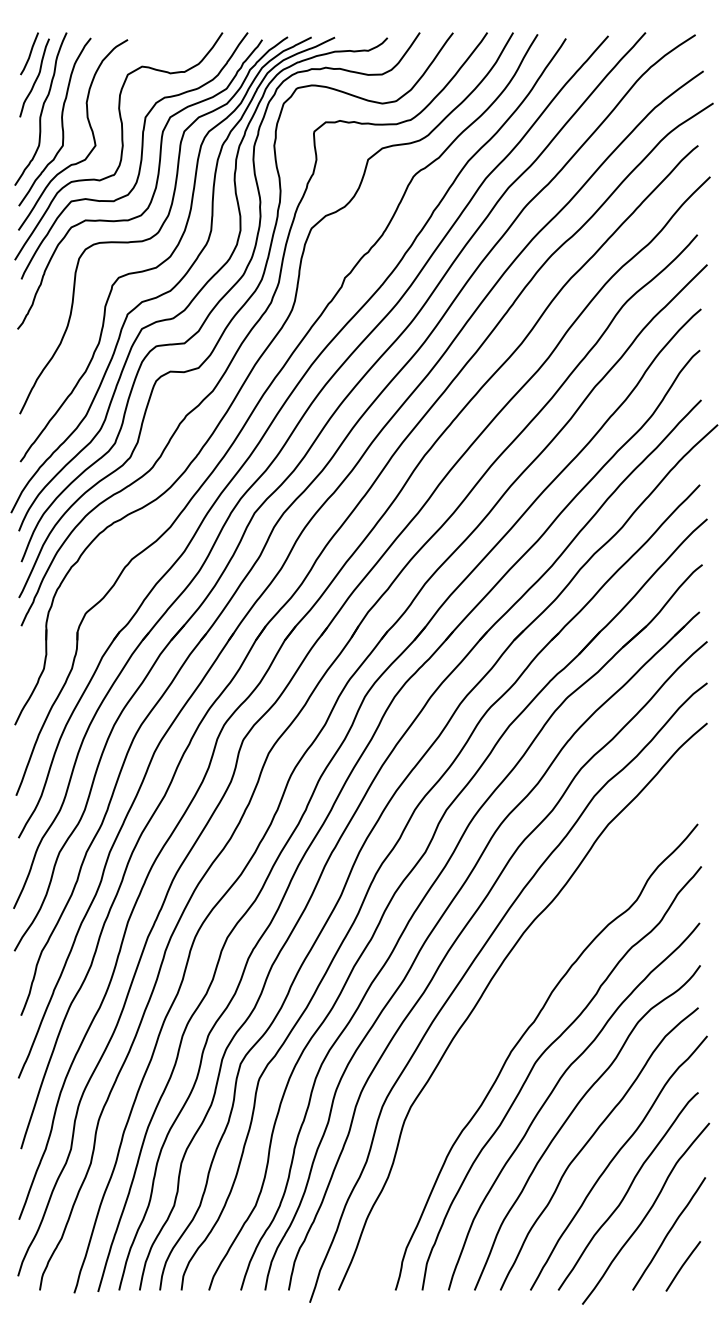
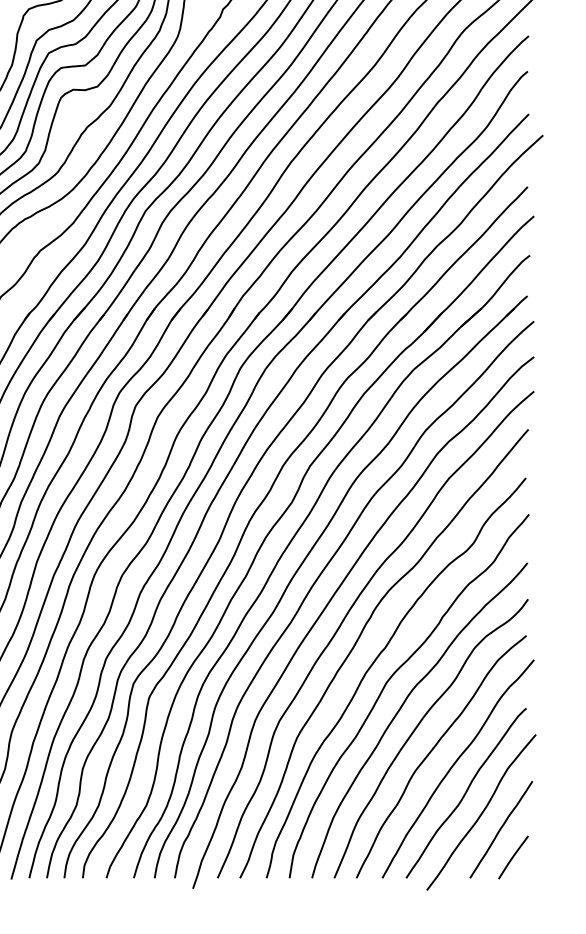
curve: (504, 1010) -> (360, 638), added

